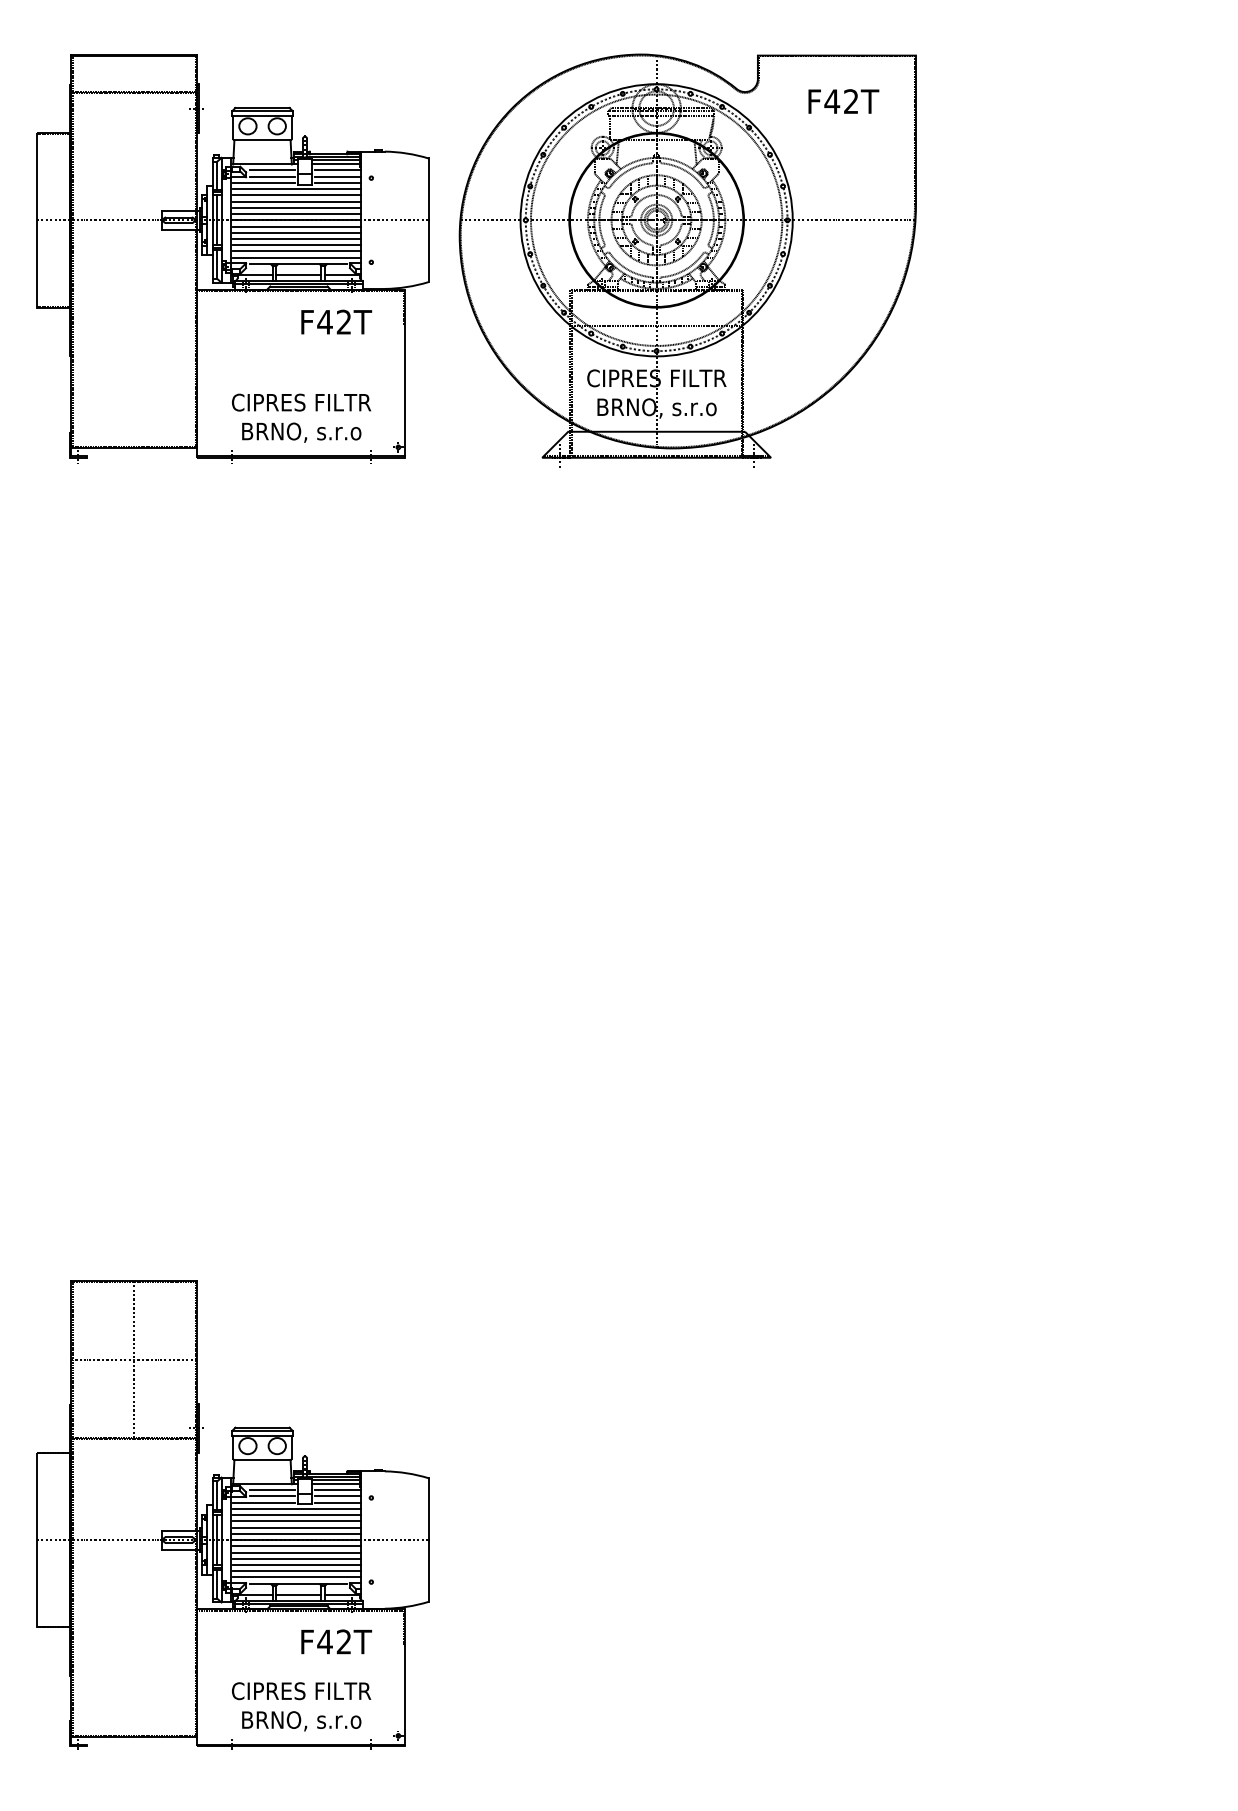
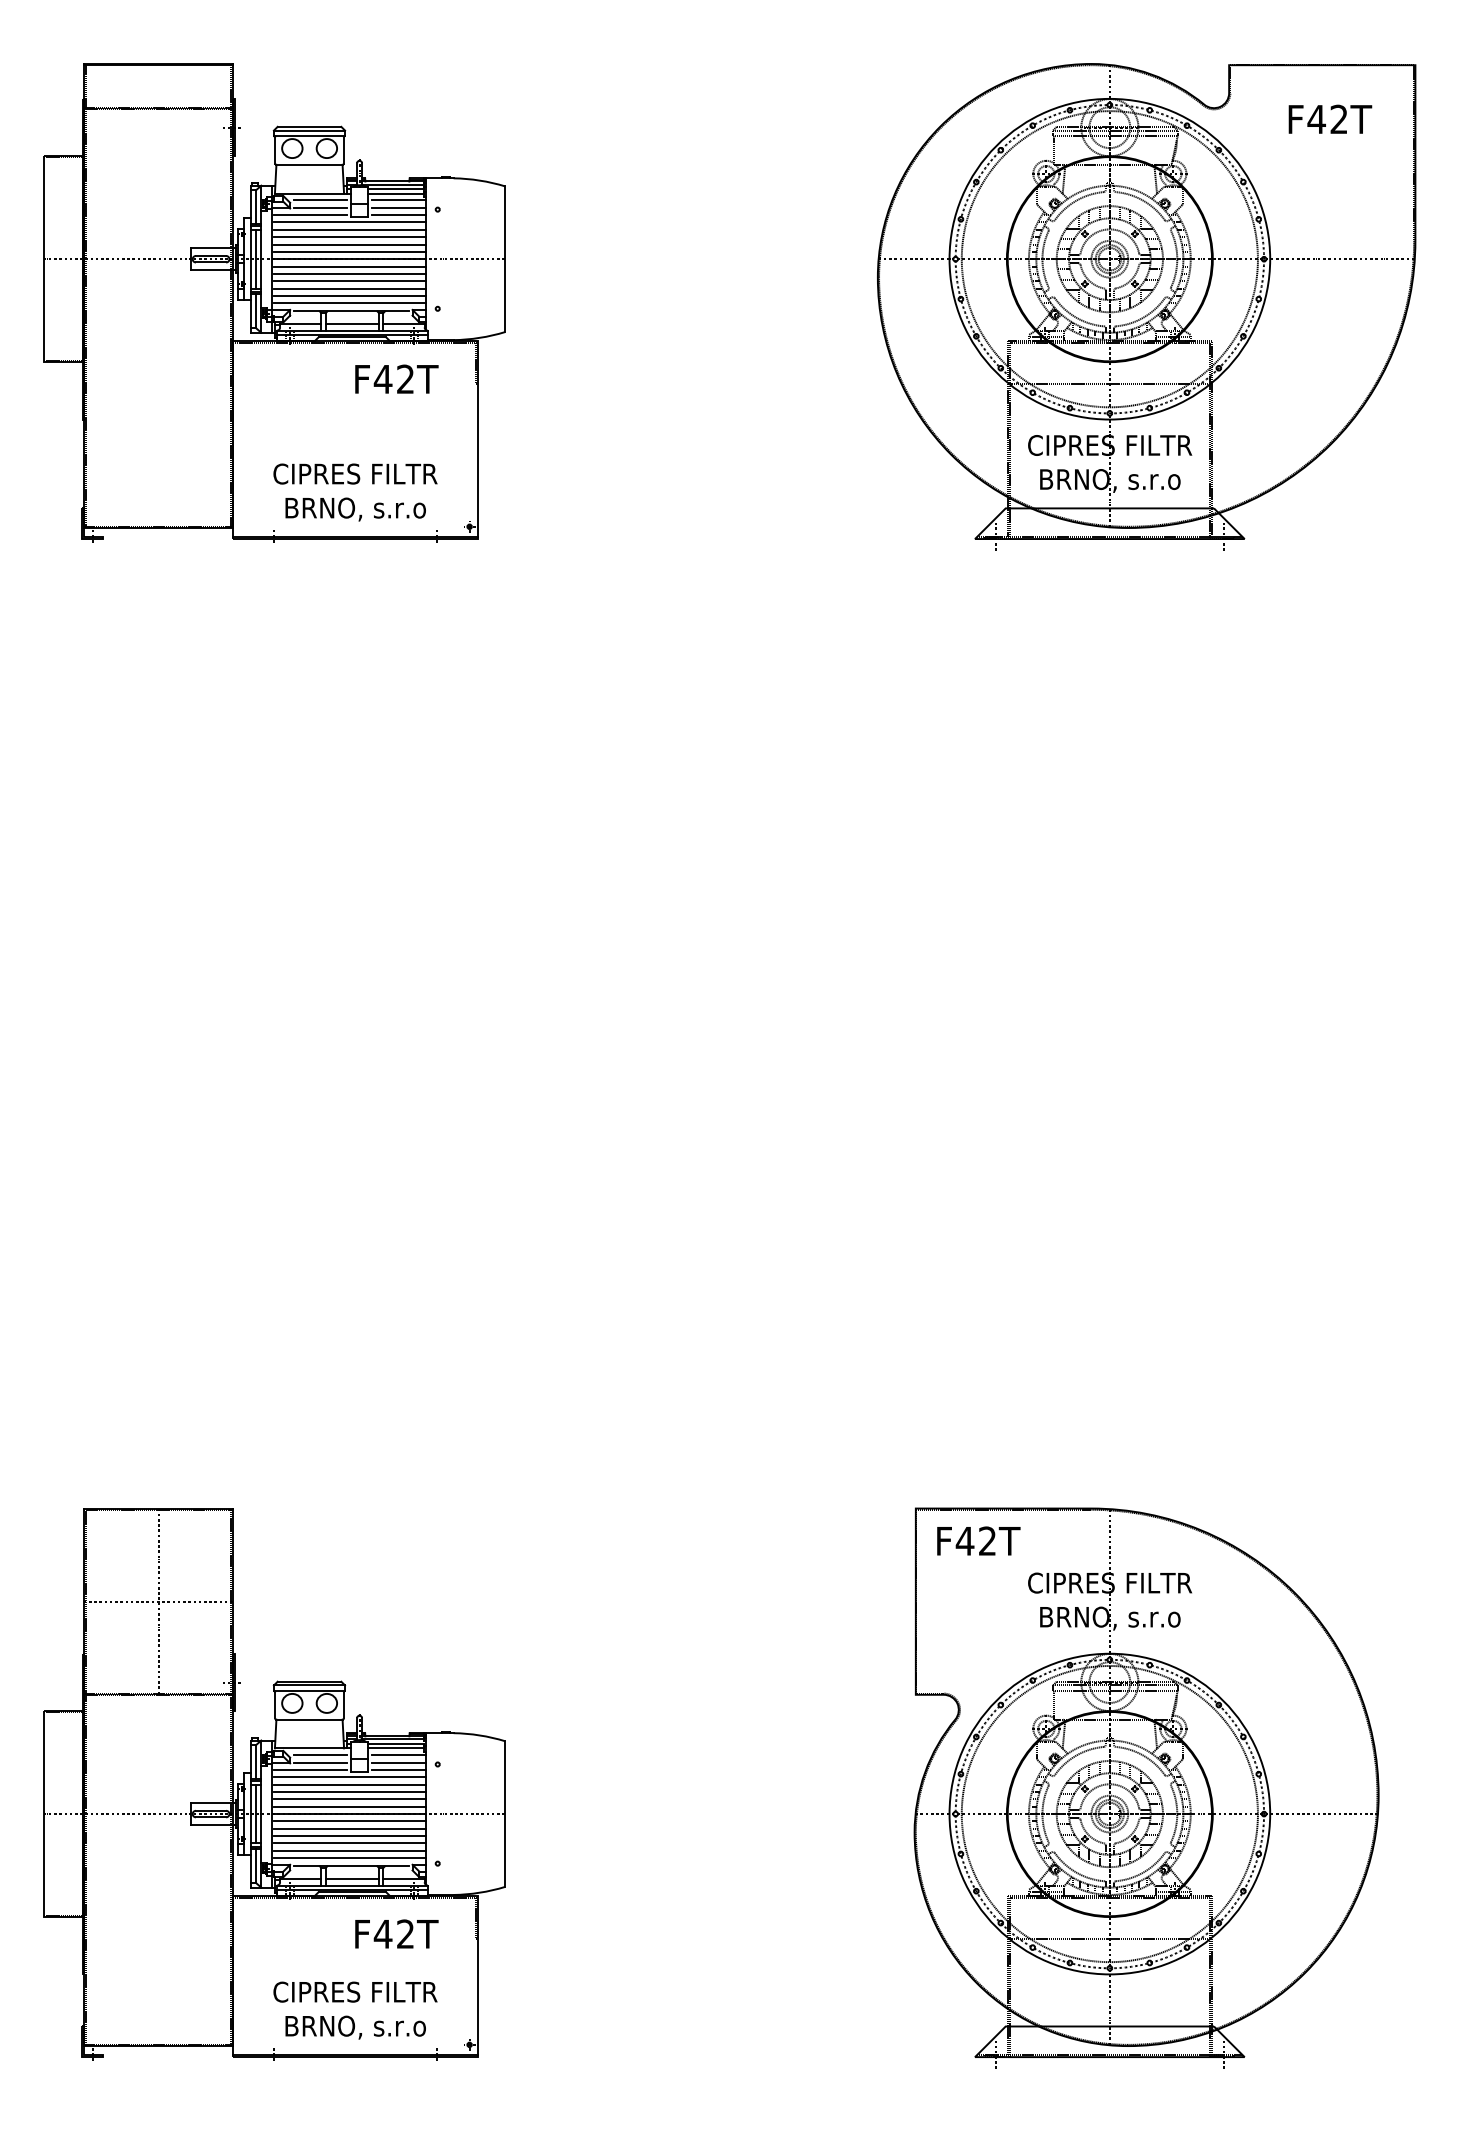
part: (687, 260) -> (1146, 306), moved
part: (972, 1517) -> (1146, 1787), added

